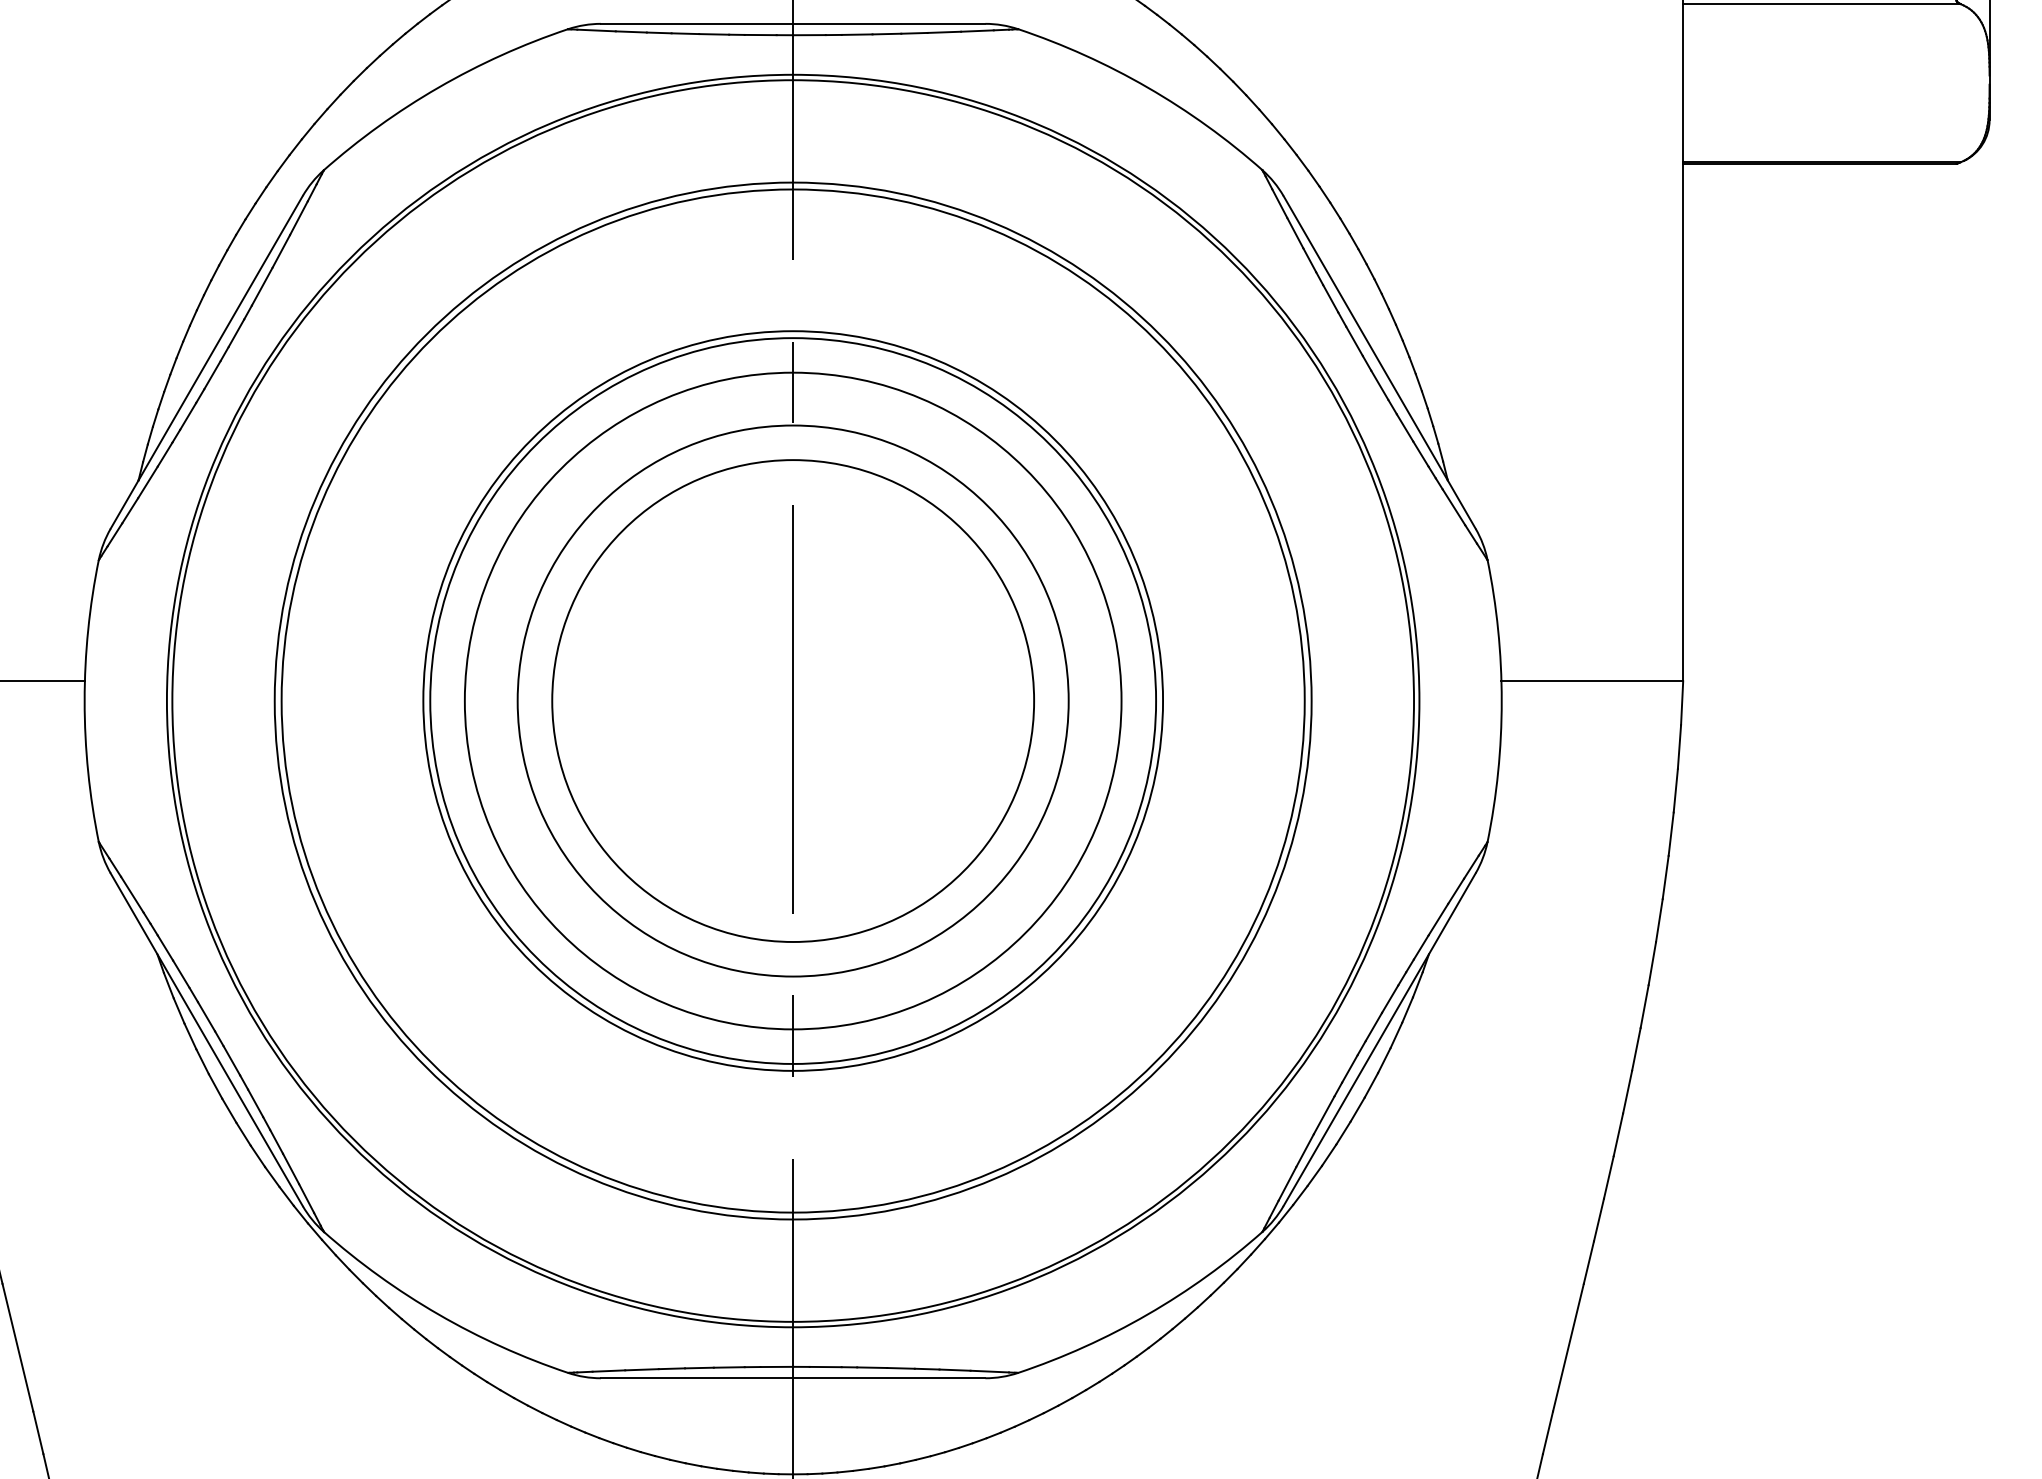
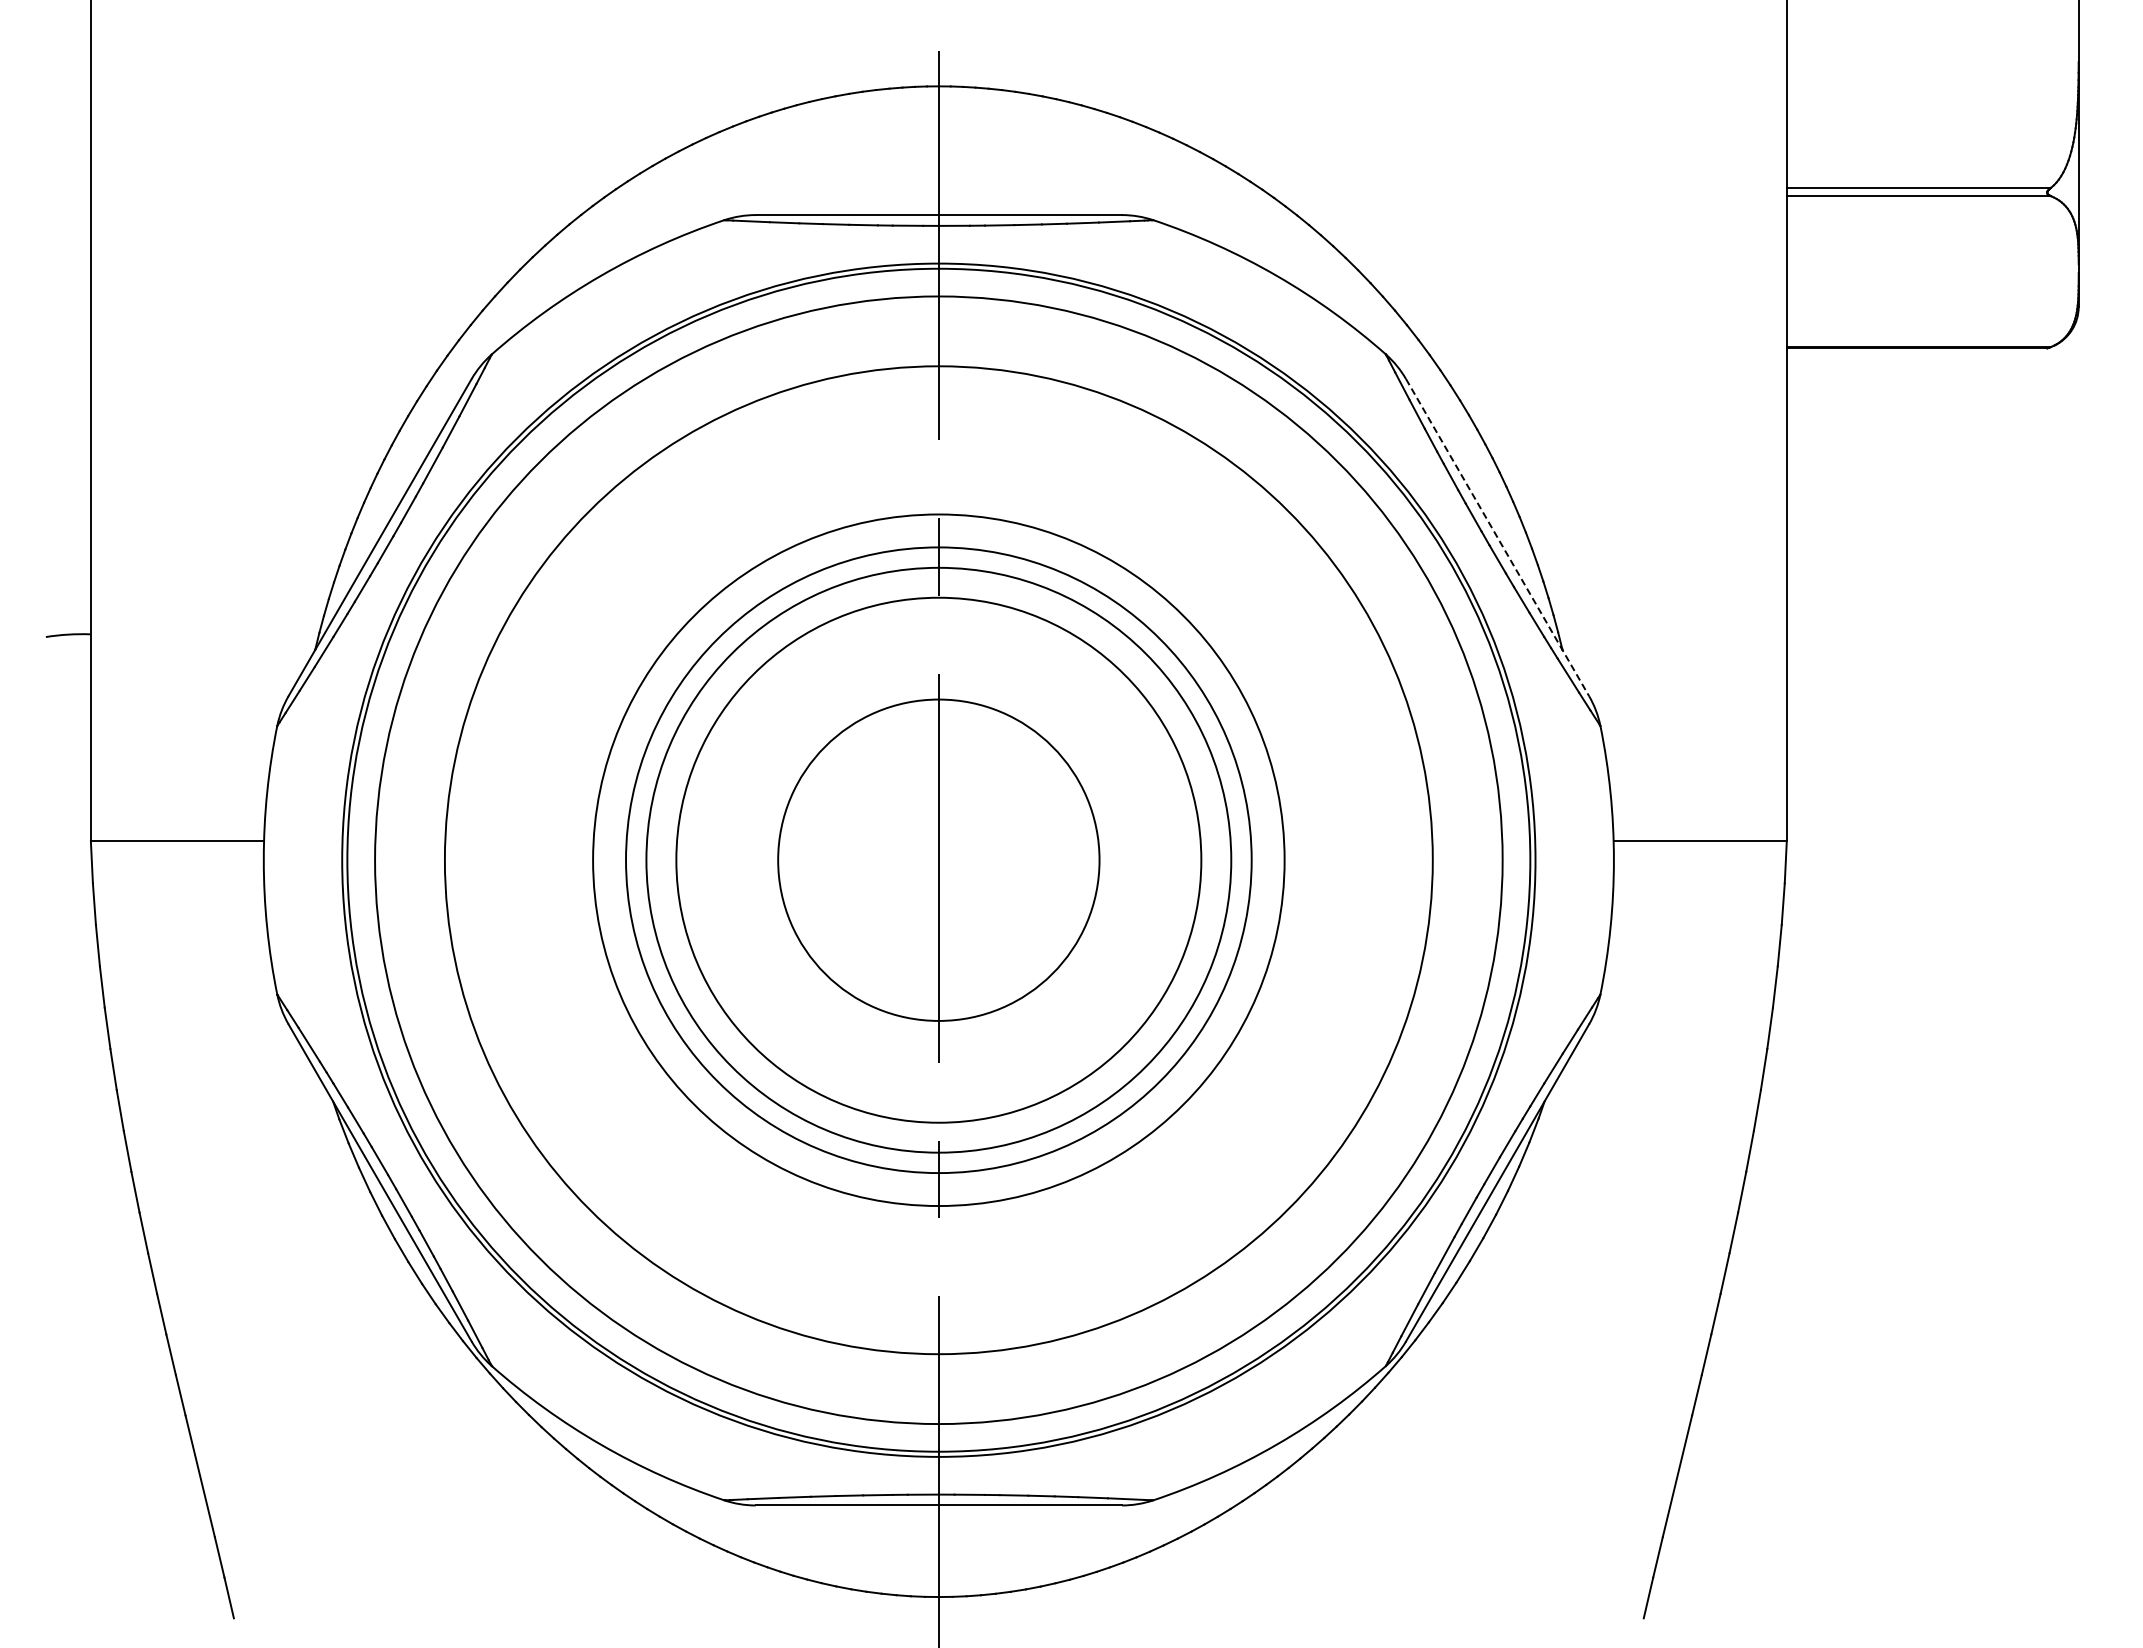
line: (1379, 363) -> (1497, 538), solid -> dashed
circle: (792, 700) -> (938, 859), size x0.6
circle: (792, 700) -> (938, 859), size x0.7
circle: (792, 700) -> (938, 859), size x1.6

